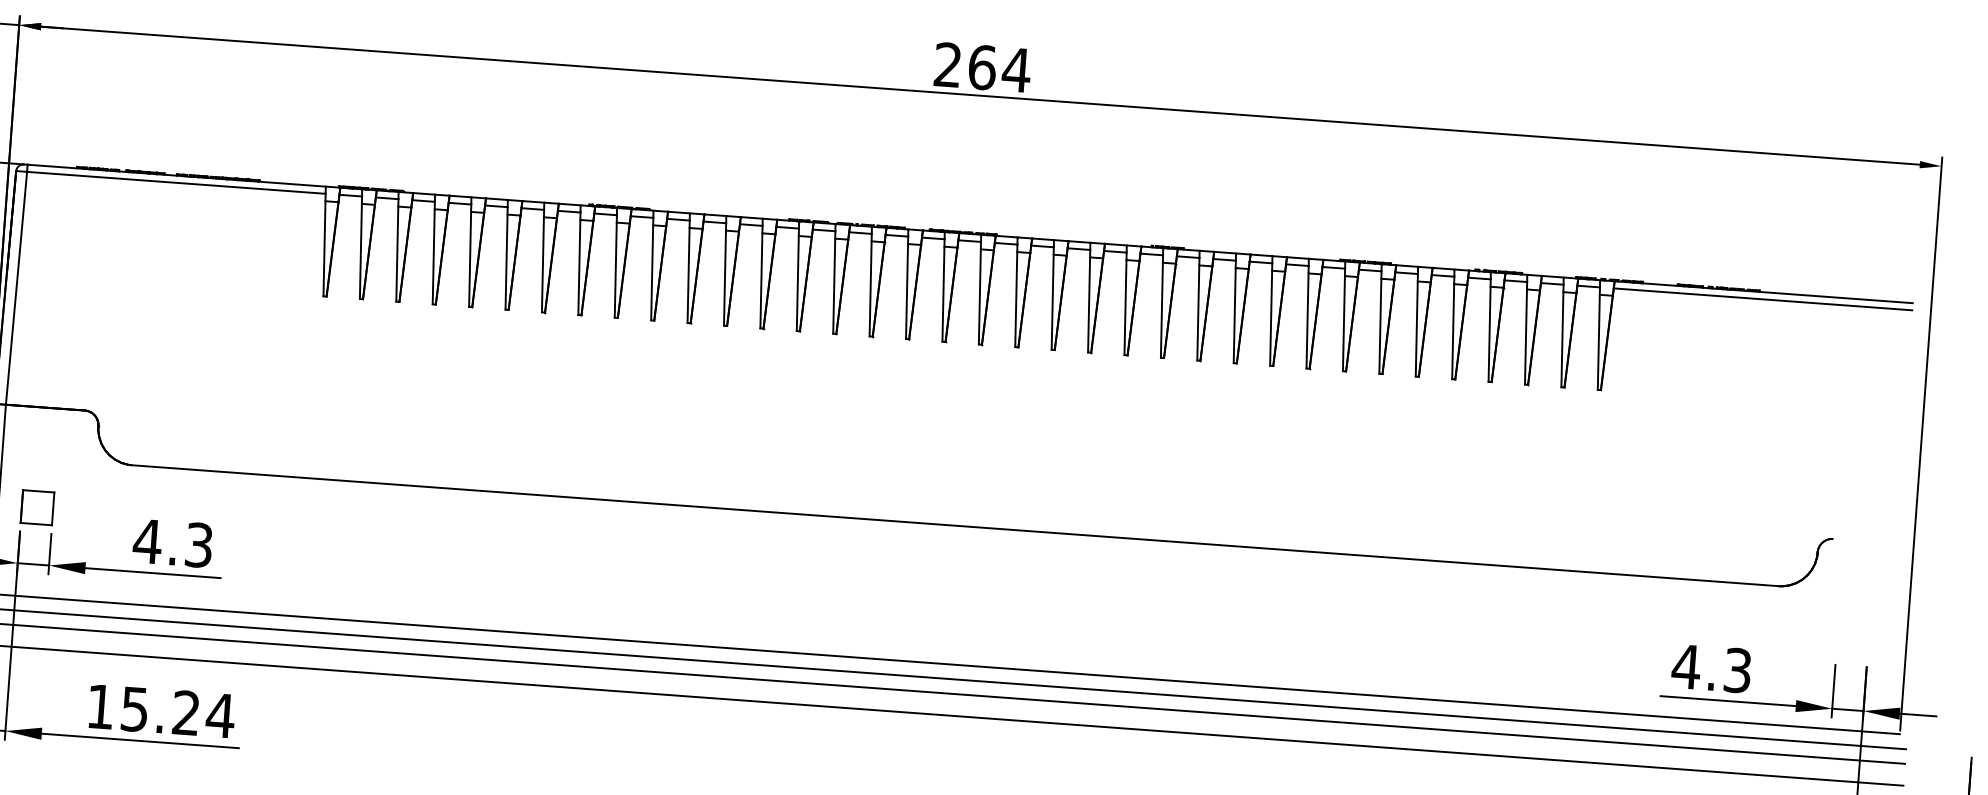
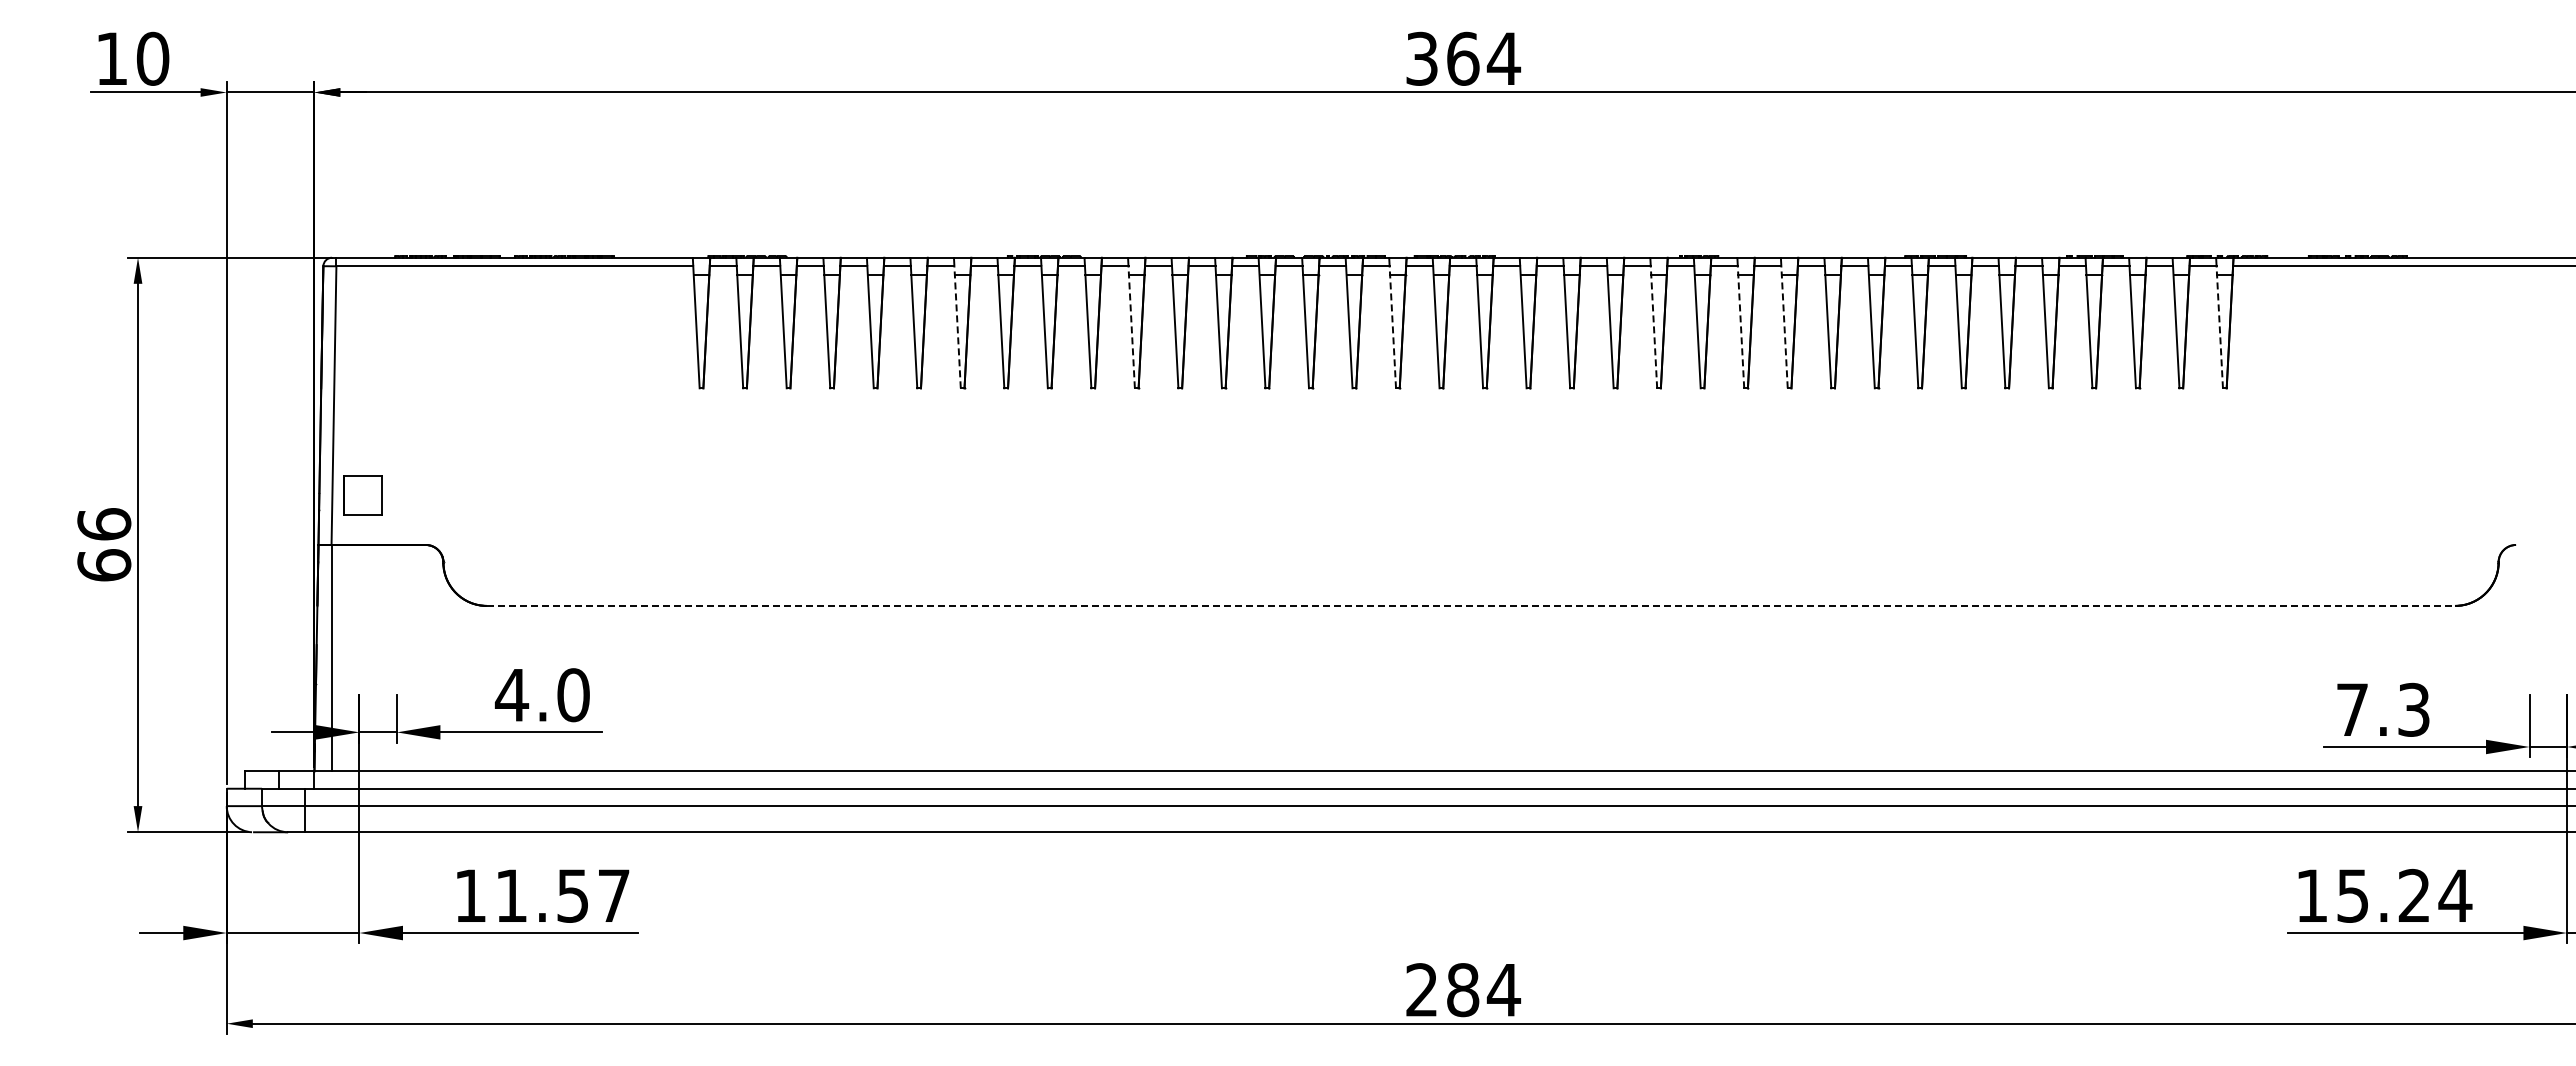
text: (947, 64) -> (1421, 58), 264 -> 364
line: (542, 260) -> (957, 326), solid -> dashed
line: (688, 271) -> (1131, 326), solid -> dashed
line: (906, 287) -> (1392, 326), solid -> dashed
line: (1125, 303) -> (1653, 326), solid -> dashed
line: (1198, 308) -> (1741, 326), solid -> dashed
line: (1234, 311) -> (1784, 326), solid -> dashed
line: (1598, 337) -> (2219, 326), solid -> dashed
part: (37, 507) -> (362, 495), moved
line: (955, 525) -> (1471, 605), solid -> dashed
text: (199, 545) -> (573, 695), 4.3 -> 4.0
text: (1686, 666) -> (2352, 709), 4.3 -> 7.3
text: (178, 712) -> (563, 895), 15.24 -> 11.57

